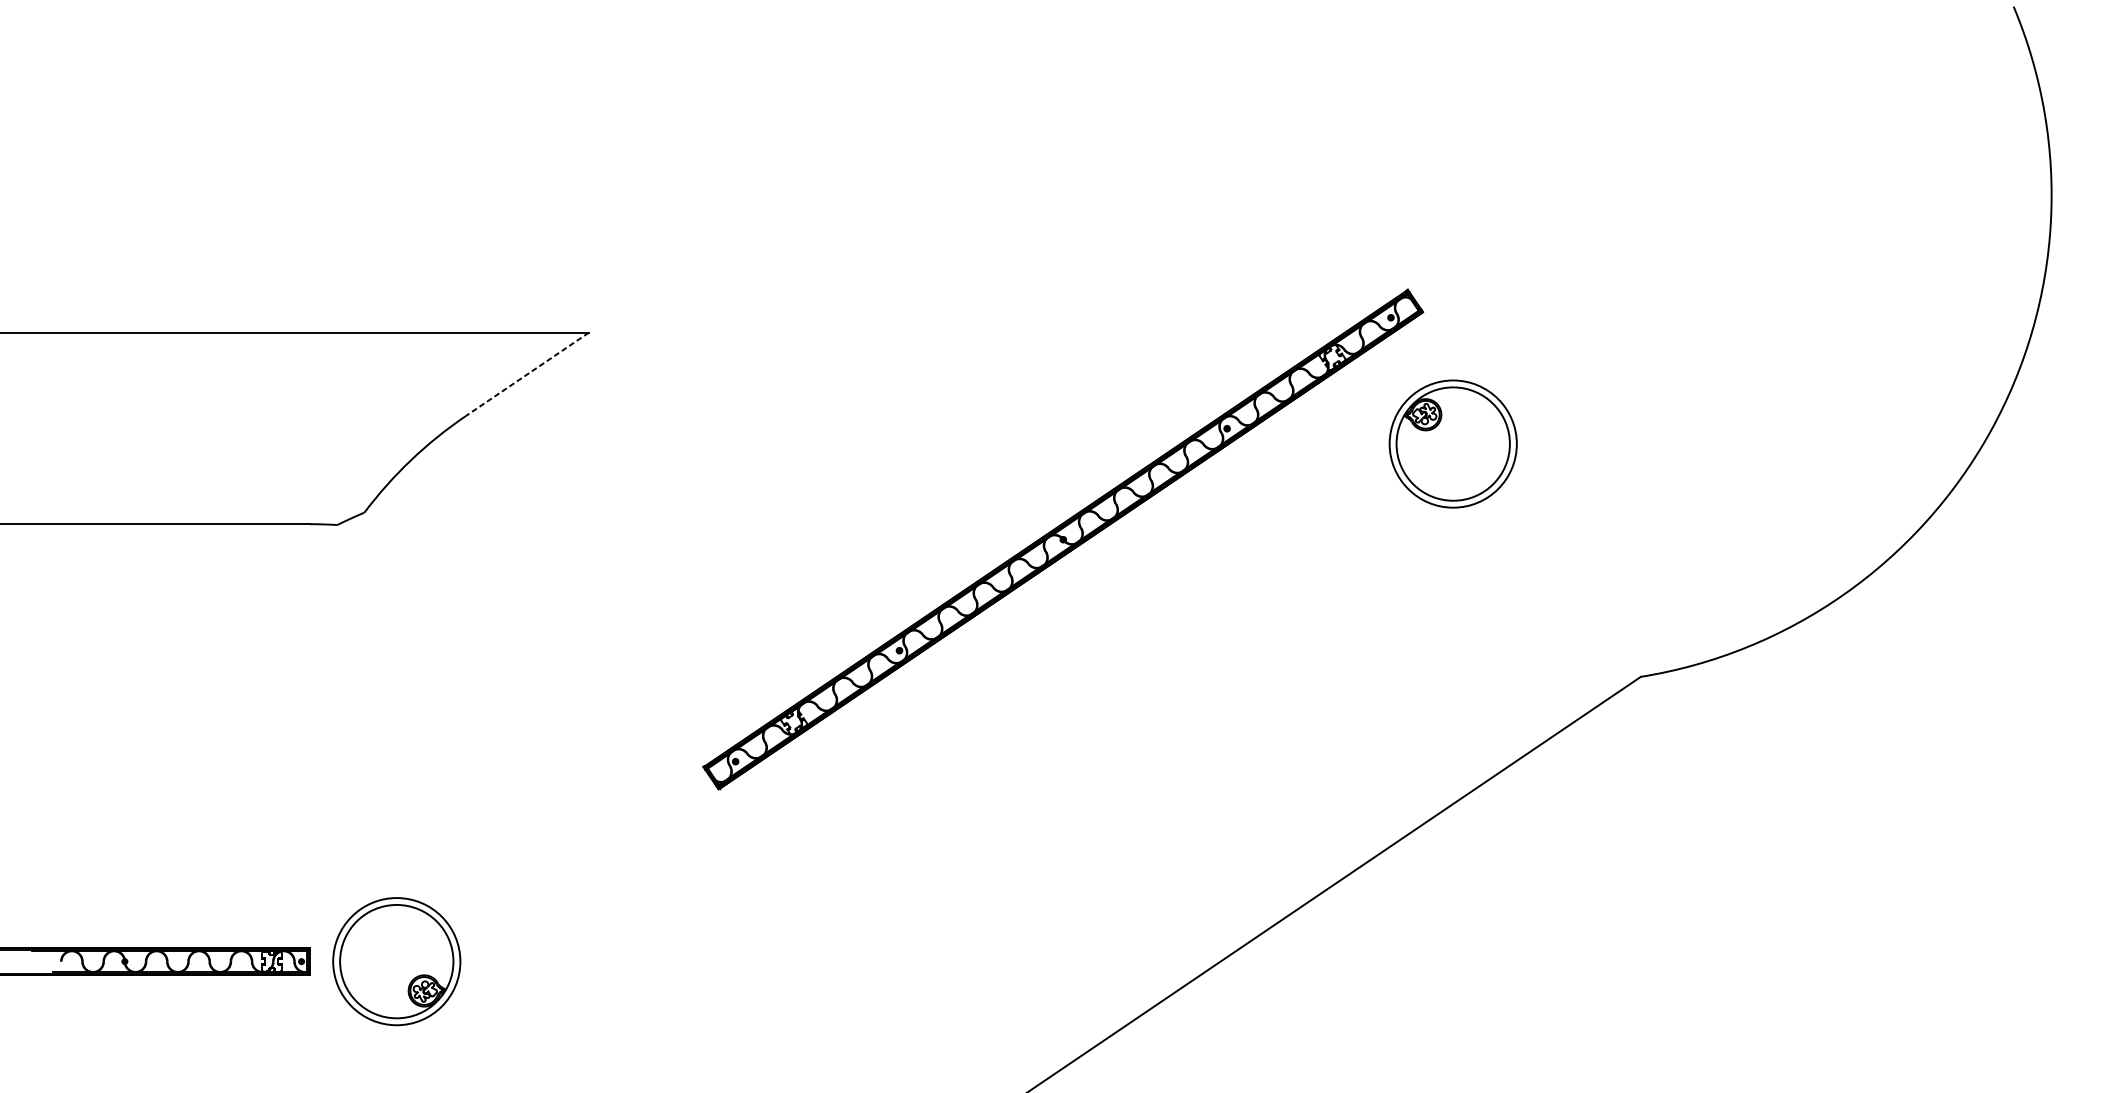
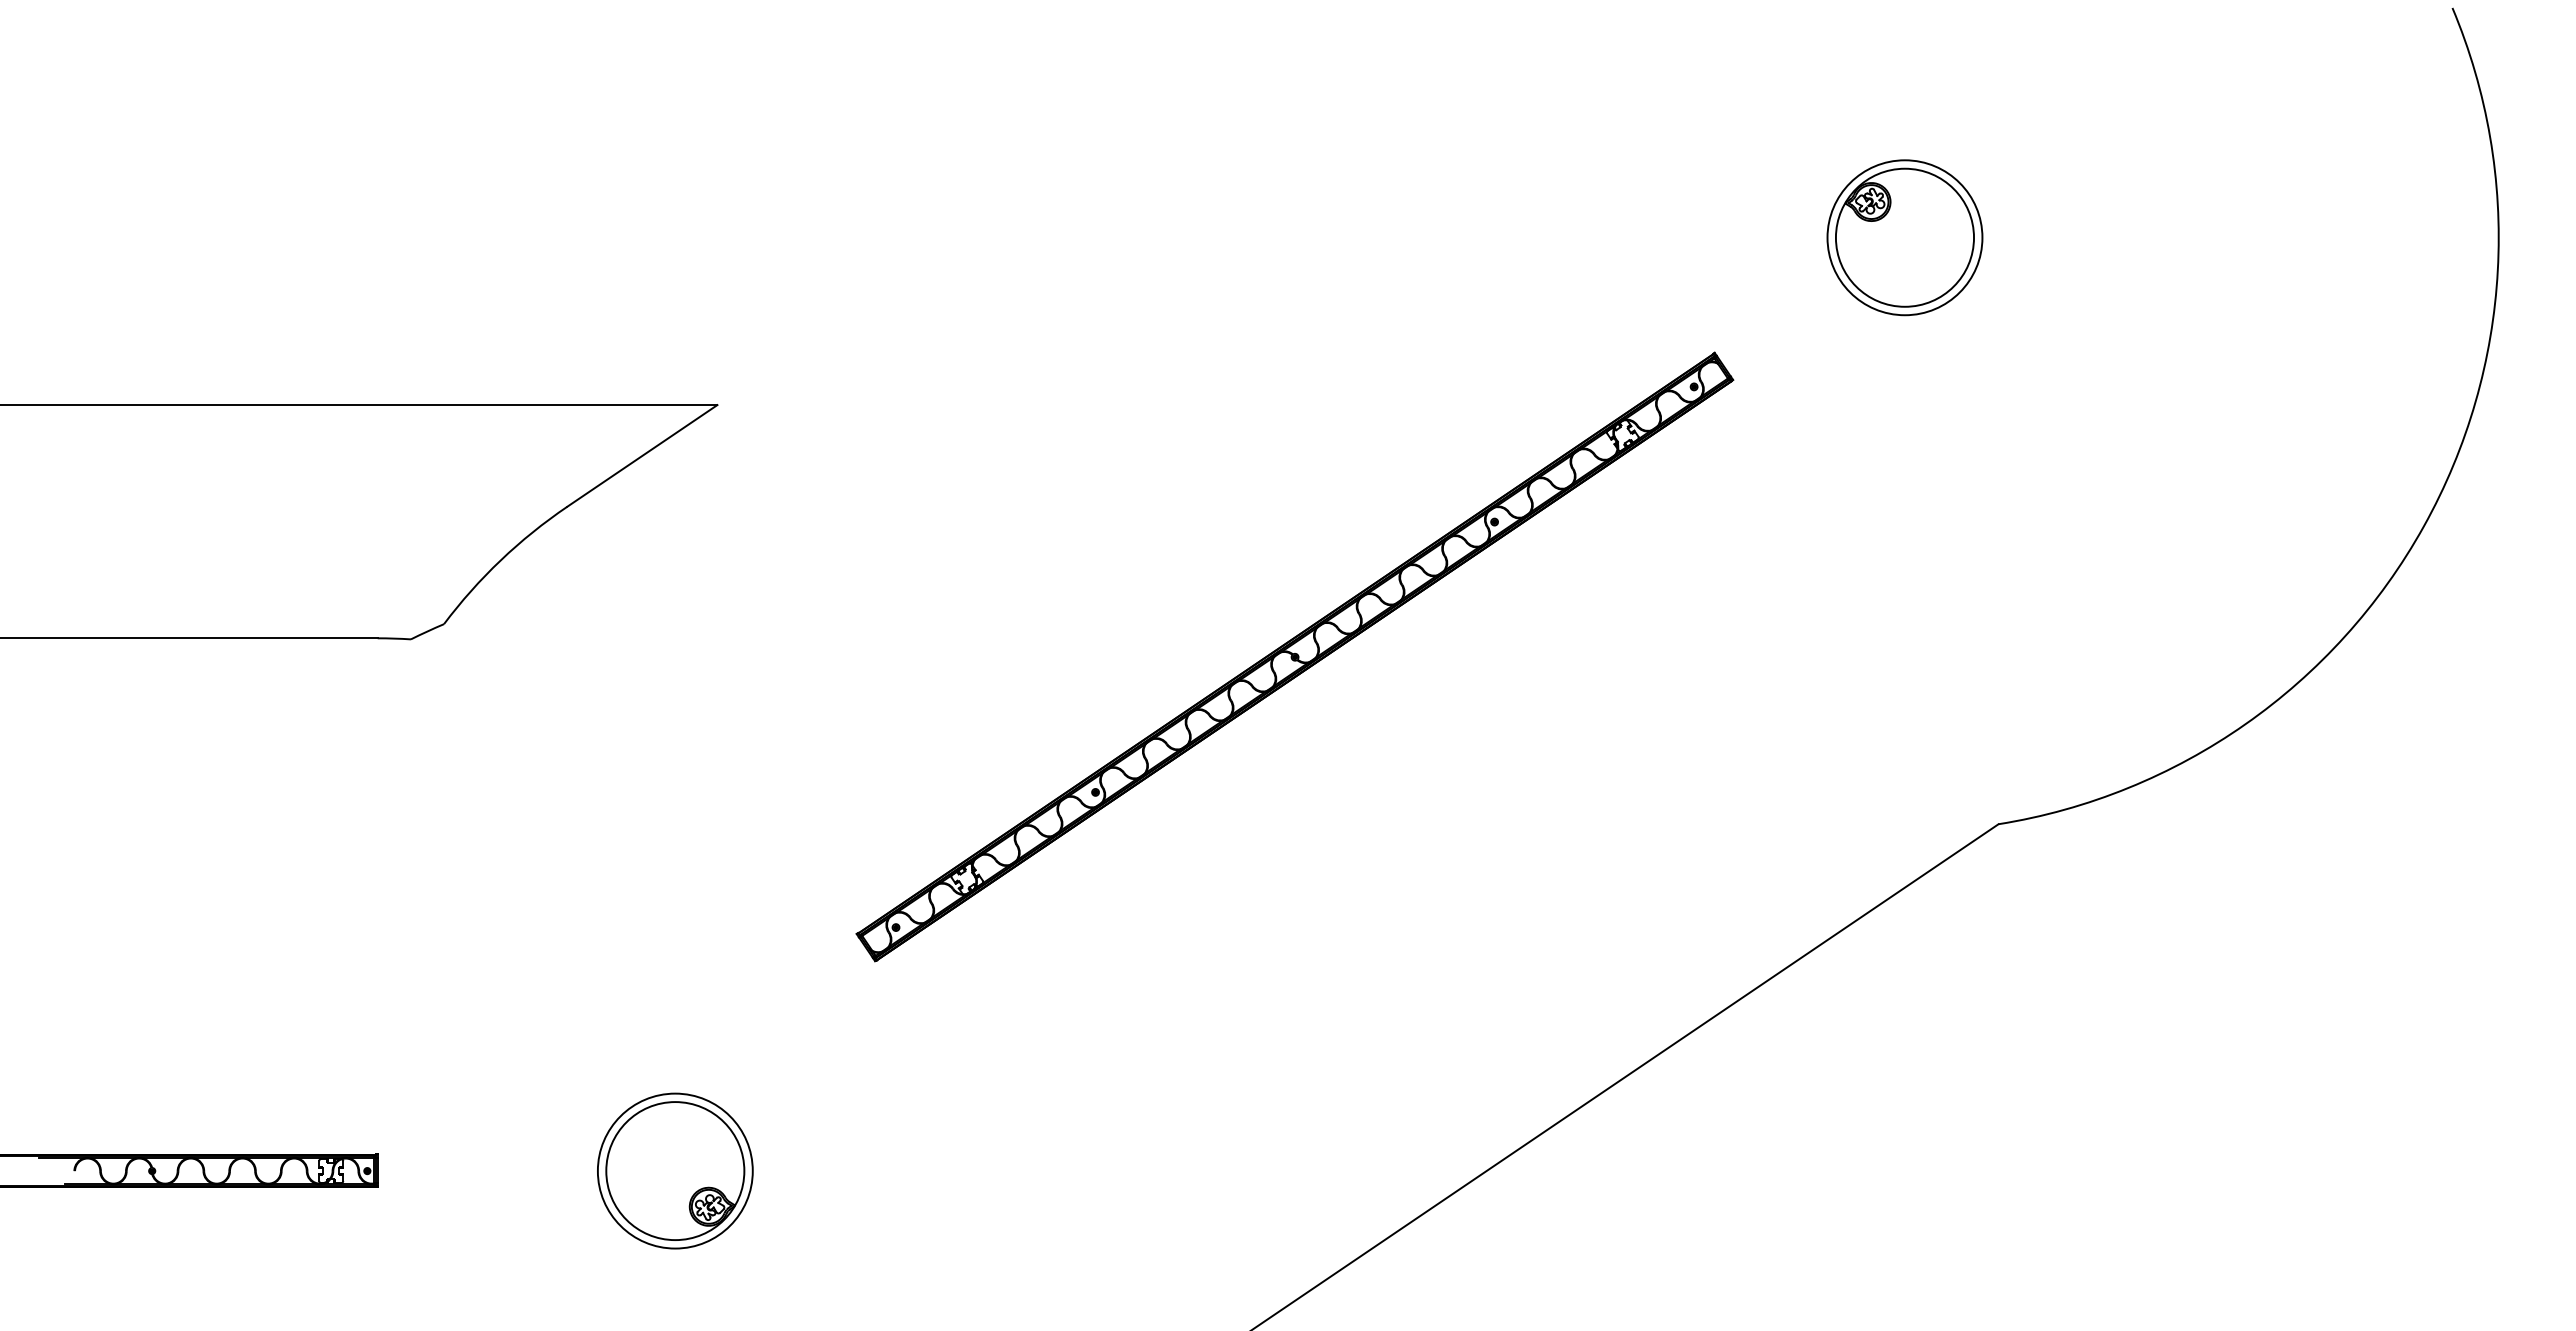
line: (527, 374) -> (642, 455), dashed -> solid
part: (1452, 443) -> (1904, 237), moved
part: (396, 961) -> (675, 1170), moved

